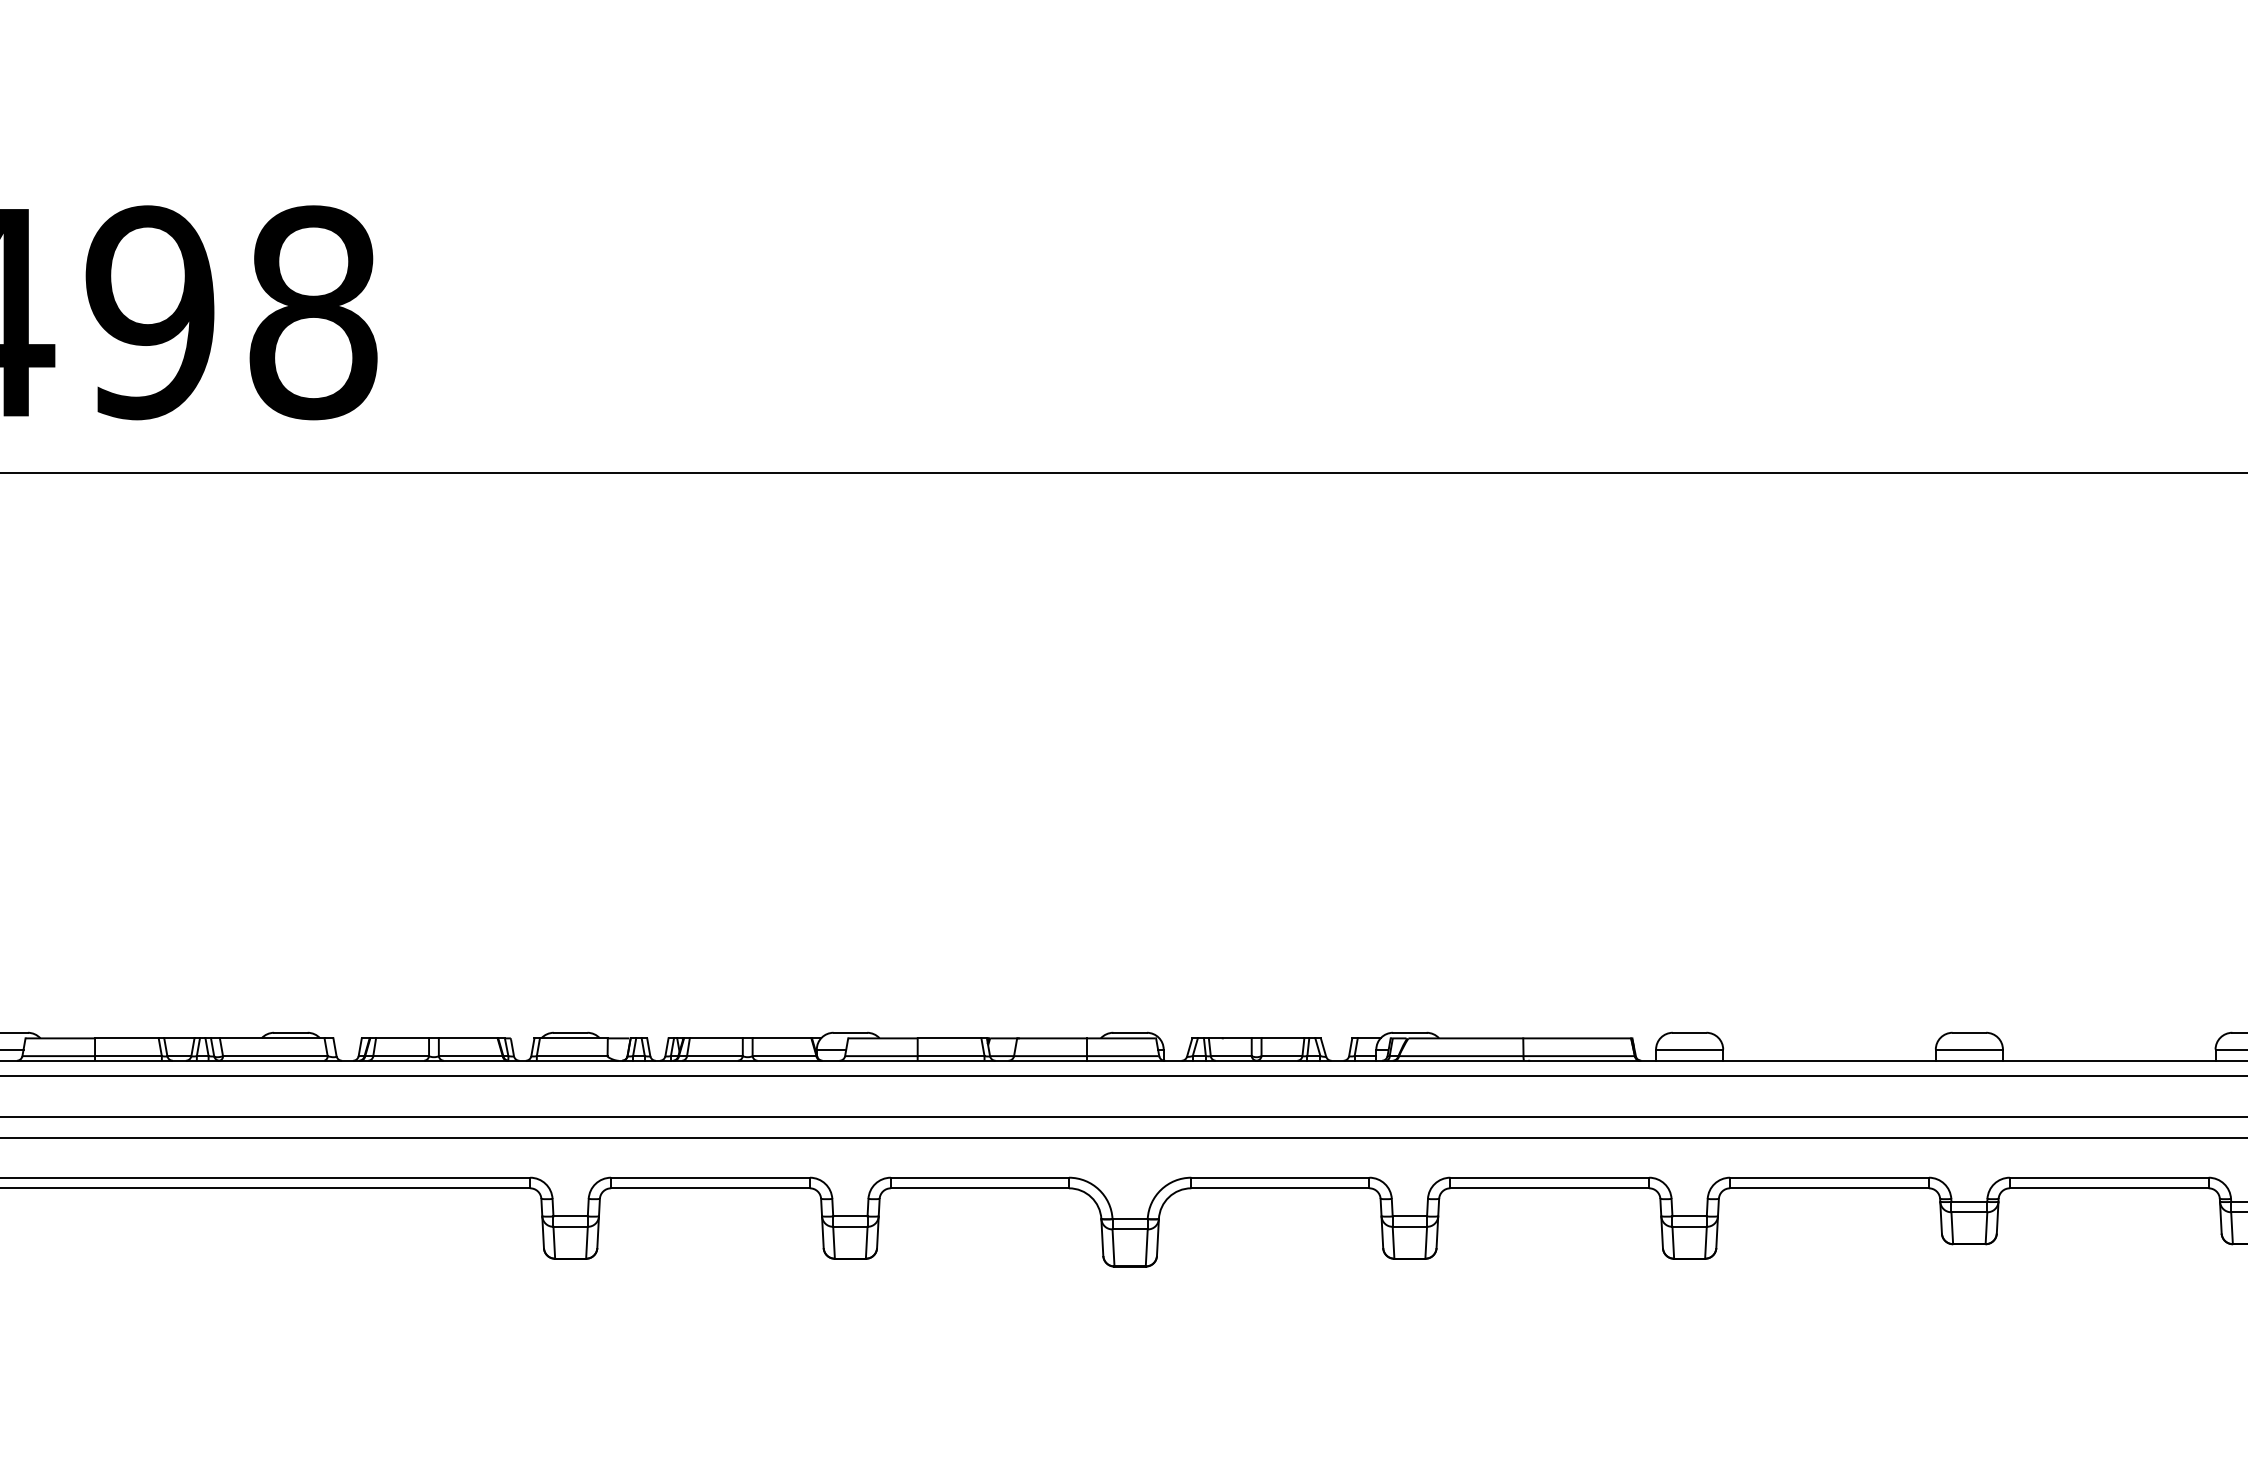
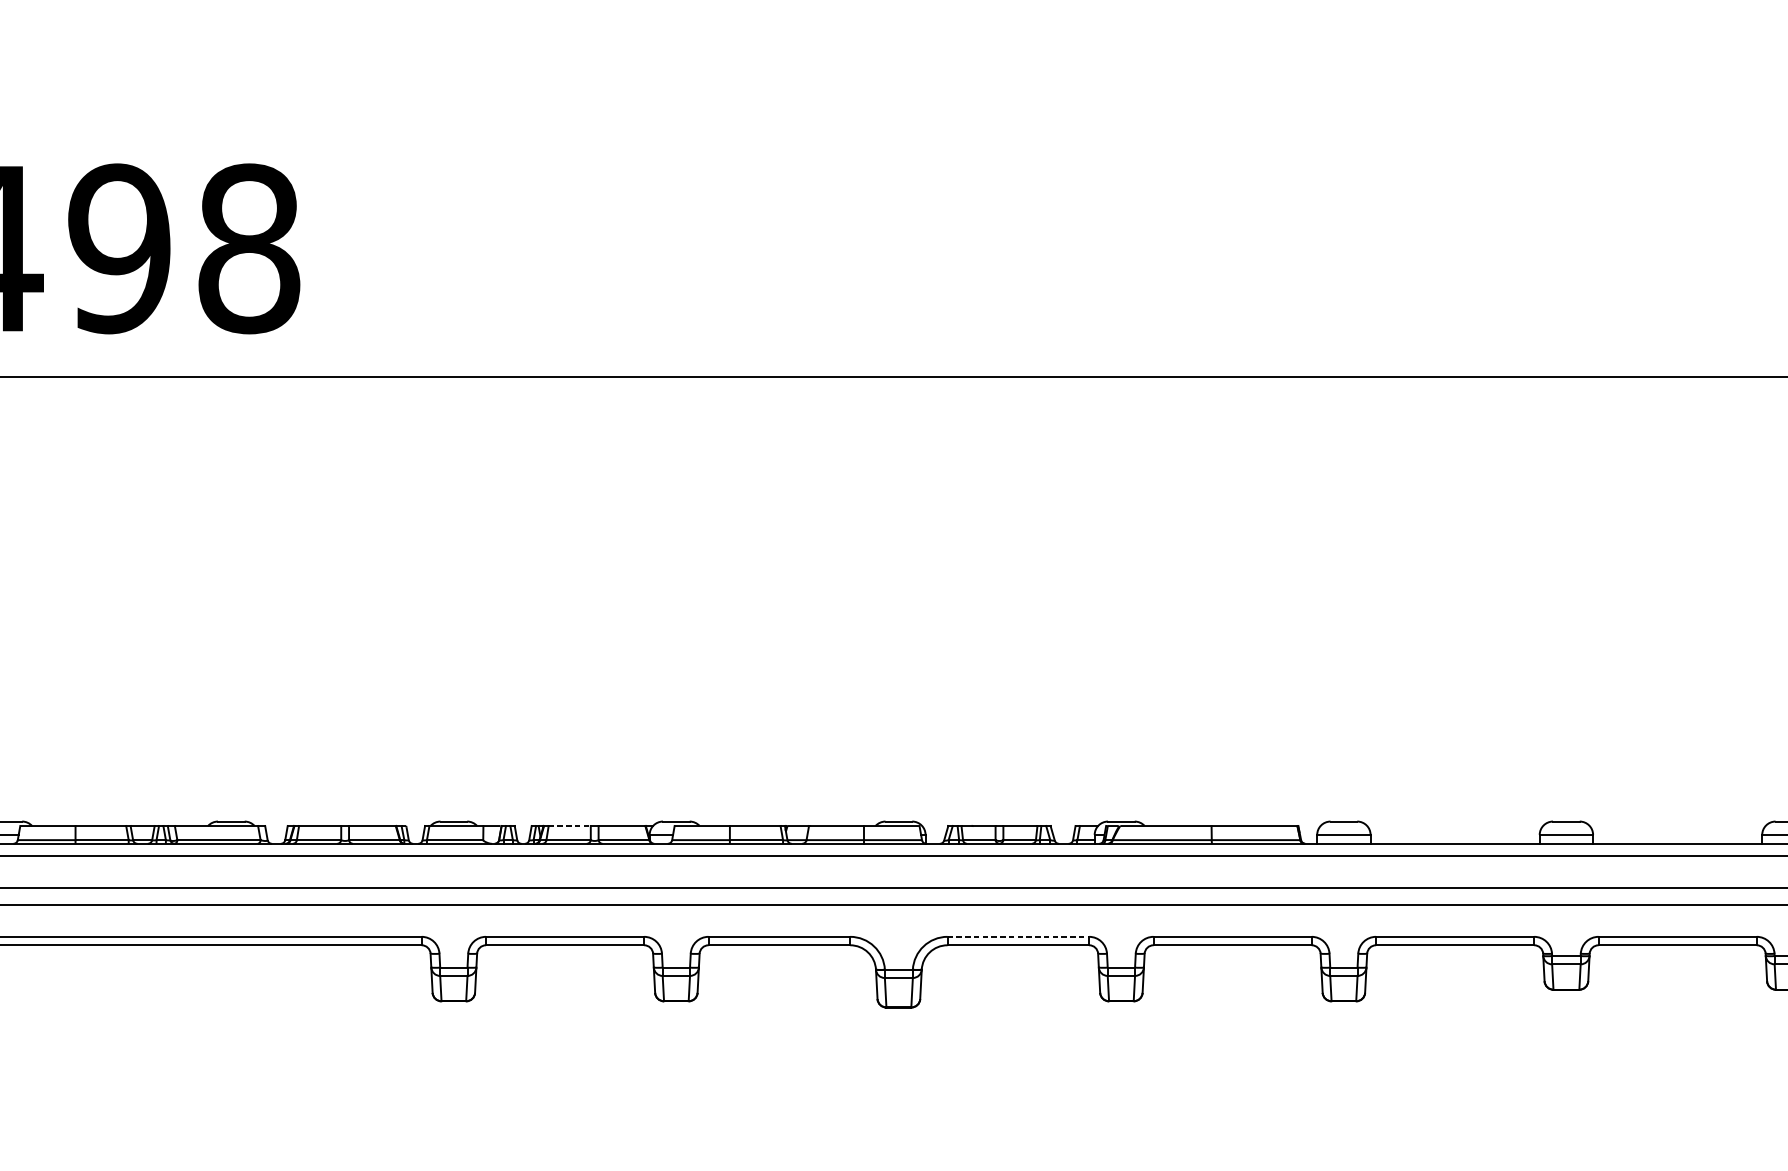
line: (716, 1038) -> (569, 826), solid -> dashed
line: (1280, 1177) -> (1018, 936), solid -> dashed

